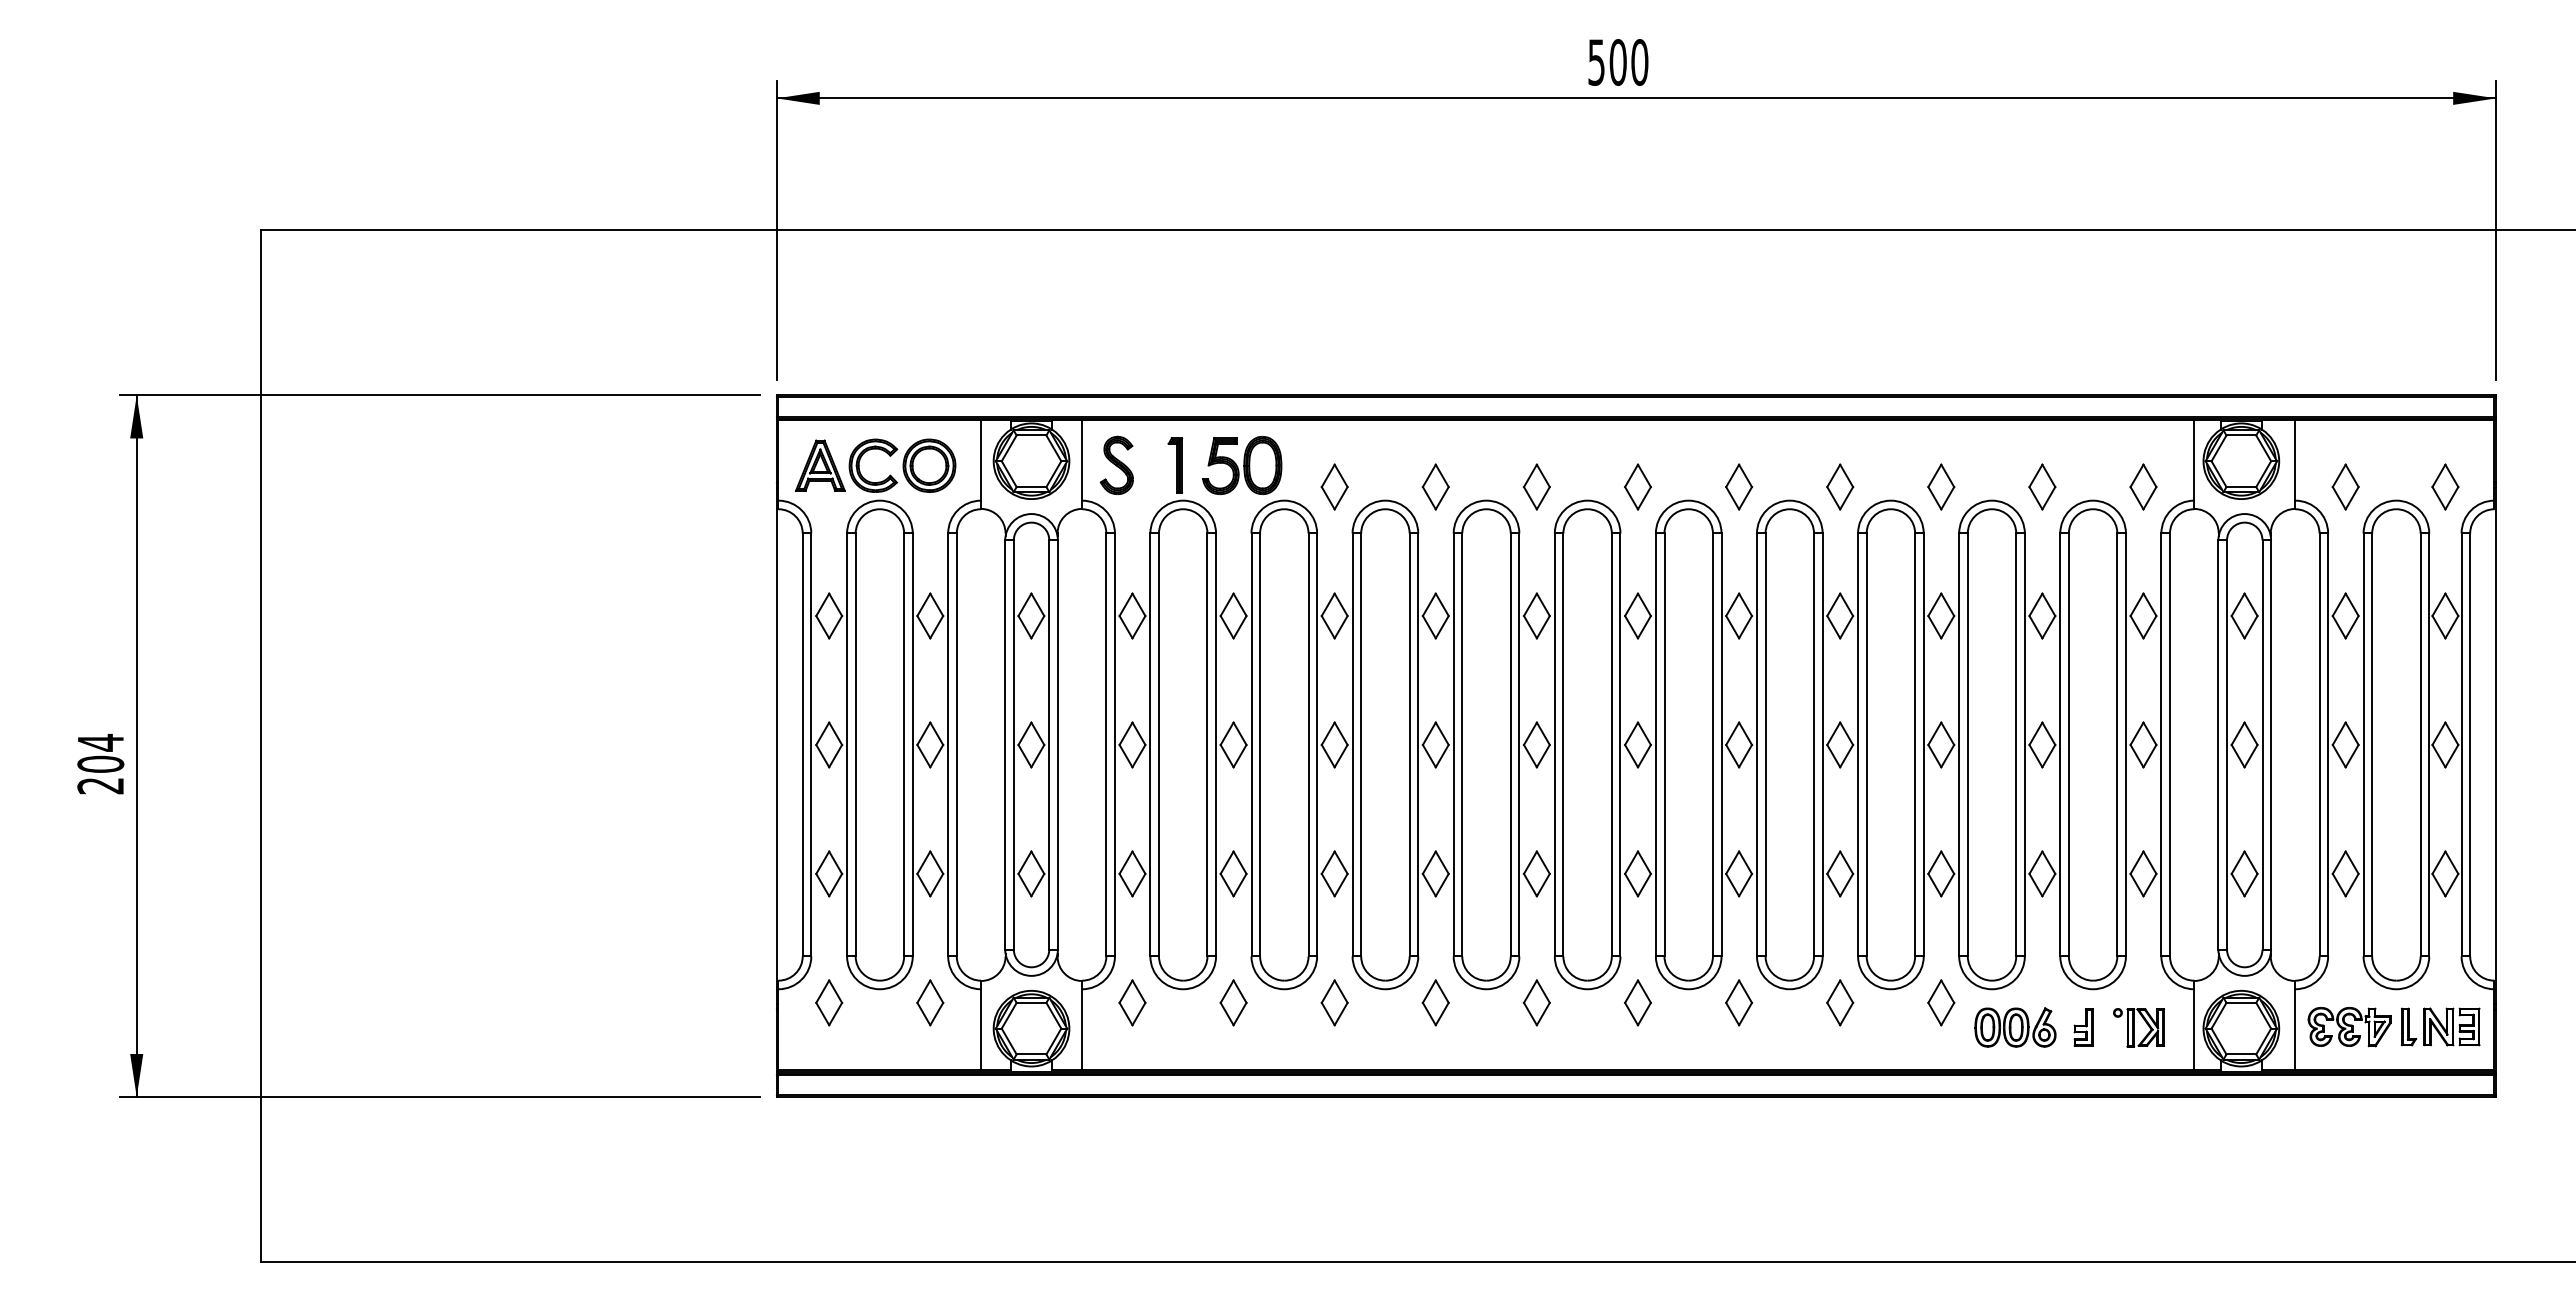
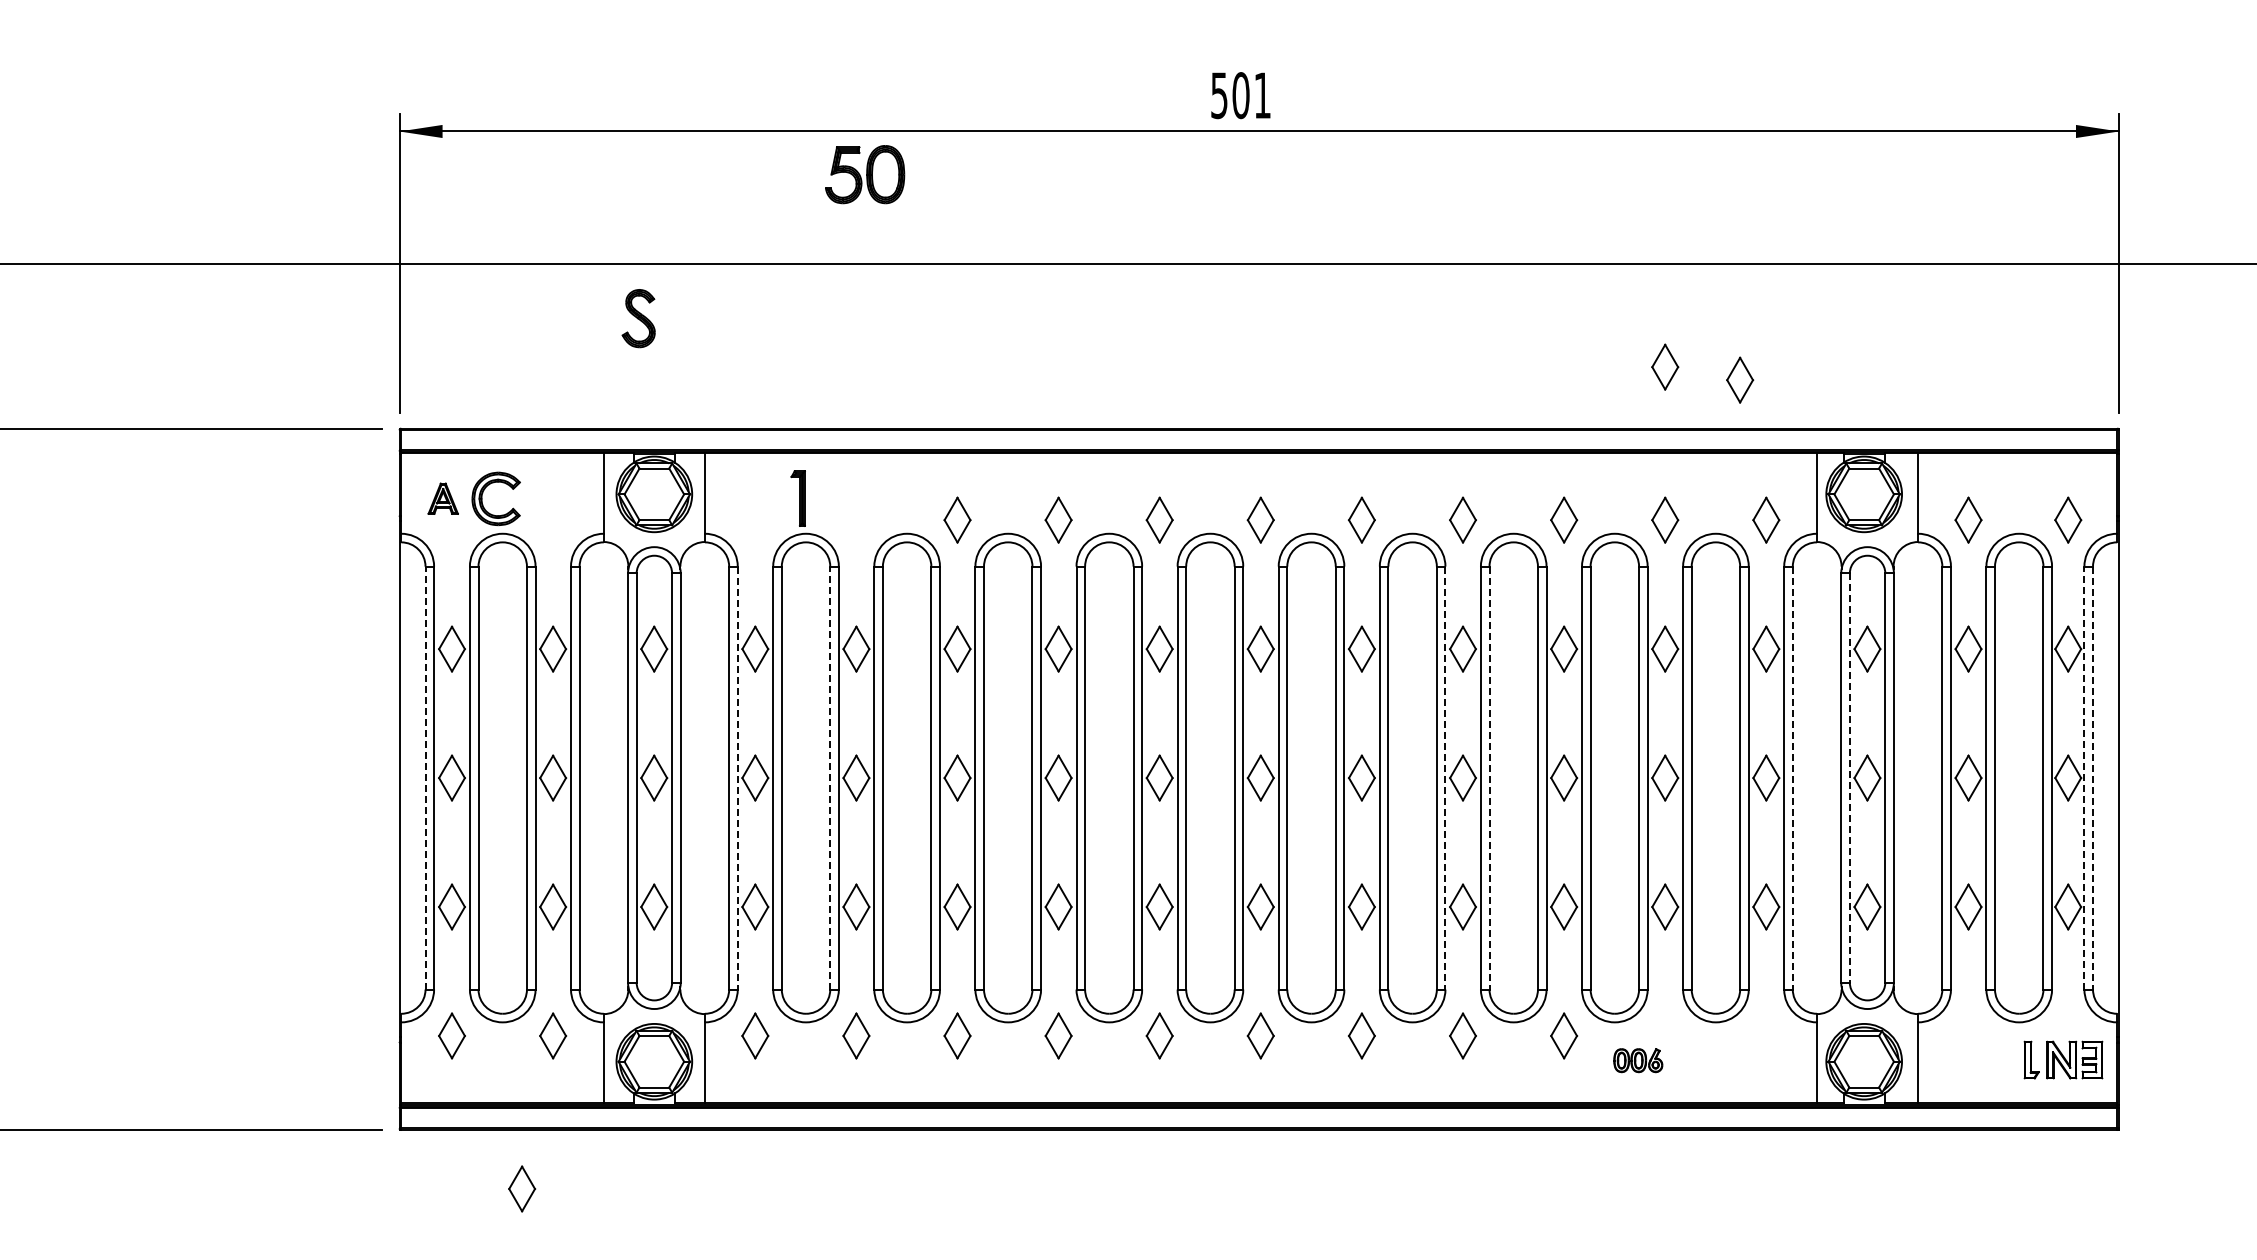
text: (1639, 62) -> (1262, 95), 500 -> 501
part: (2042, 333) -> (1665, 366), added
part: (2117, 346) -> (1740, 379), added
part: (820, 465) -> (443, 498), size x0.6
part: (929, 465) -> (552, 498), removed
part: (1116, 465) -> (638, 318), moved
part: (1242, 465) -> (865, 174), moved
line: (802, 744) -> (425, 777), solid -> dashed
line: (1207, 744) -> (830, 777), solid -> dashed
line: (2227, 744) -> (1850, 777), solid -> dashed
line: (2461, 744) -> (2084, 777), solid -> dashed
line: (1114, 745) -> (737, 778), solid -> dashed
line: (1822, 745) -> (1445, 778), solid -> dashed
line: (1866, 745) -> (1489, 778), solid -> dashed
line: (2169, 745) -> (1792, 778), solid -> dashed
line: (2470, 745) -> (2093, 778), solid -> dashed
part: (2015, 1027) -> (1638, 1060), size x0.6
part: (2083, 1027) -> (1706, 1060), removed
part: (2138, 1027) -> (1761, 1060), removed
part: (2349, 1027) -> (1972, 1060), removed
part: (899, 1155) -> (522, 1188), added

